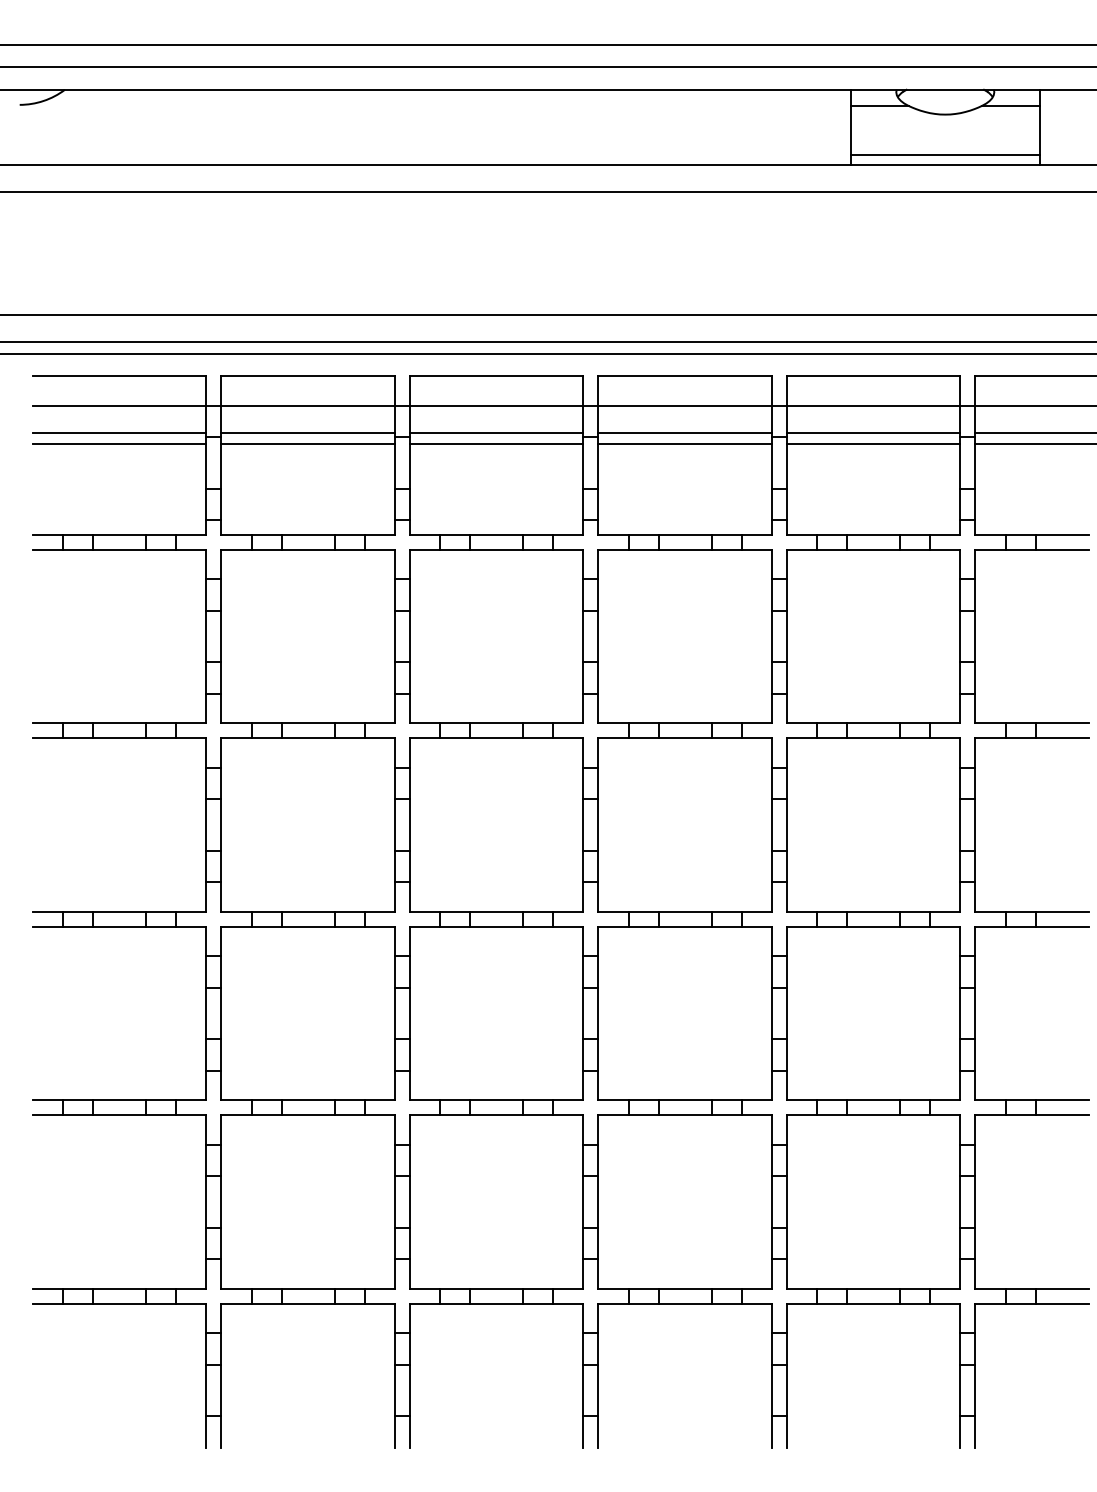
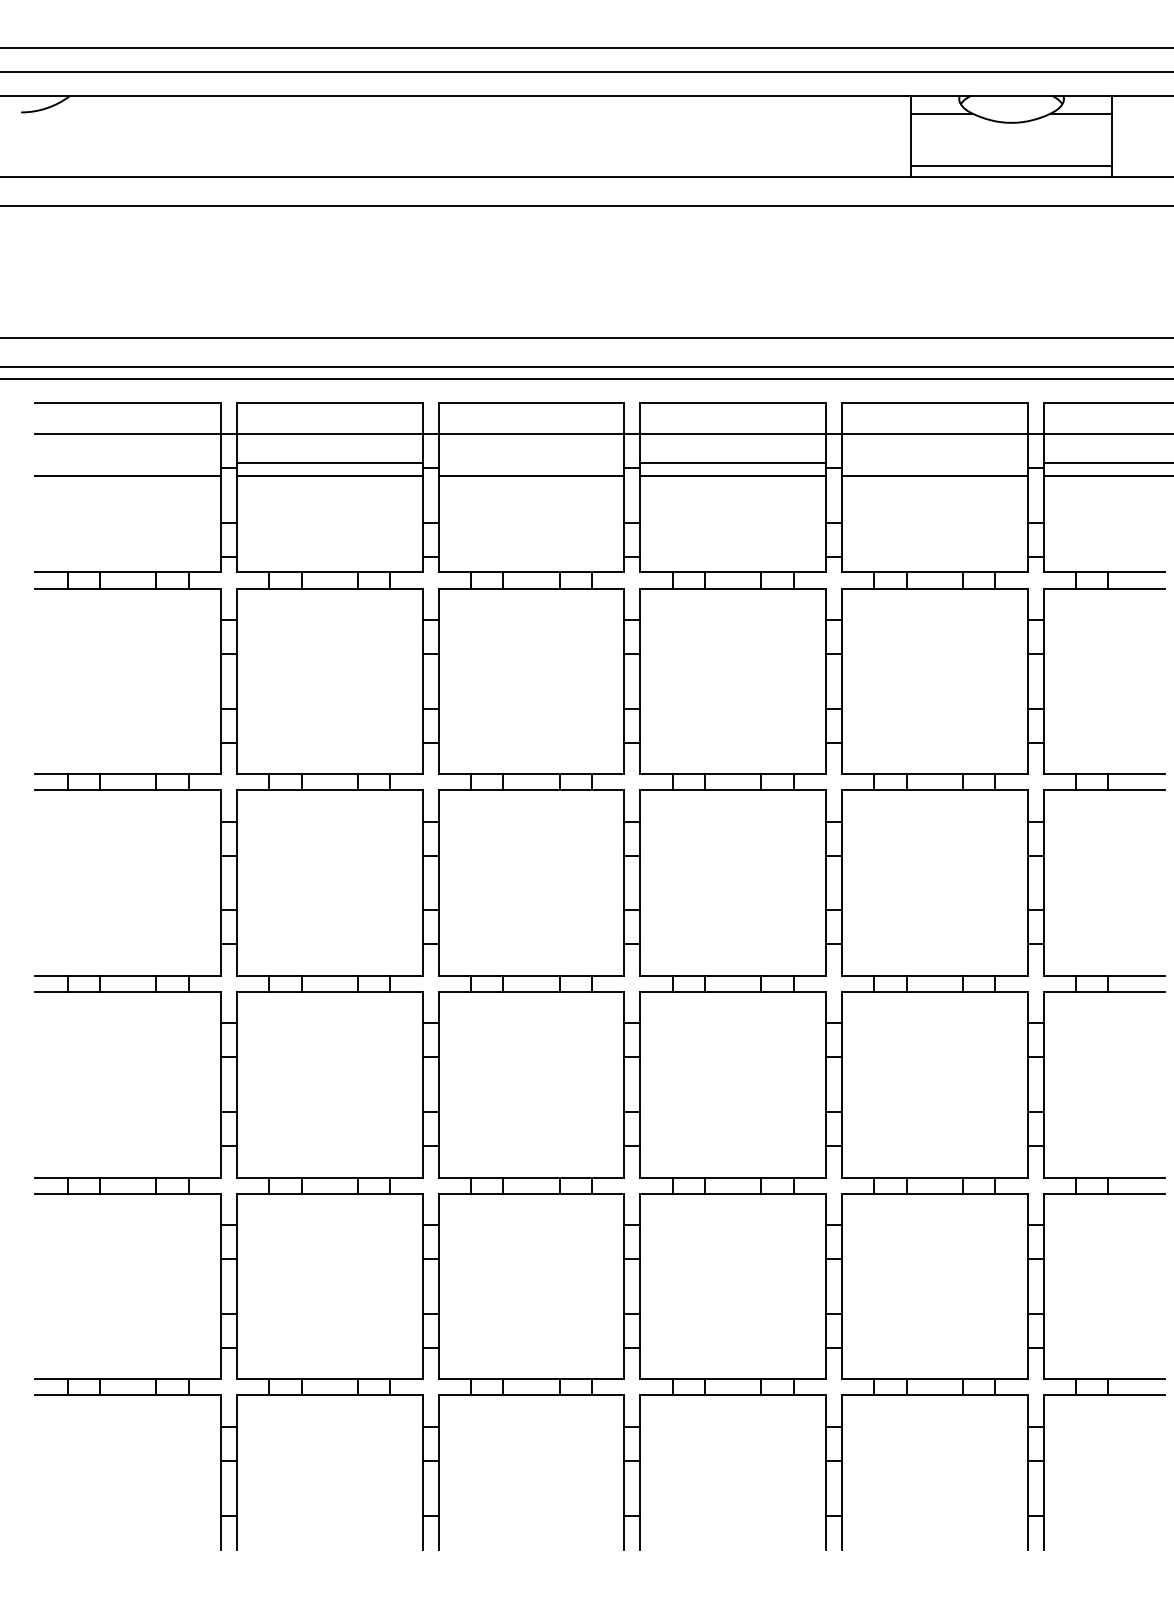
line: (119, 432) -> (127, 463), removed
line: (496, 432) -> (531, 463), removed
line: (873, 432) -> (934, 463), removed

